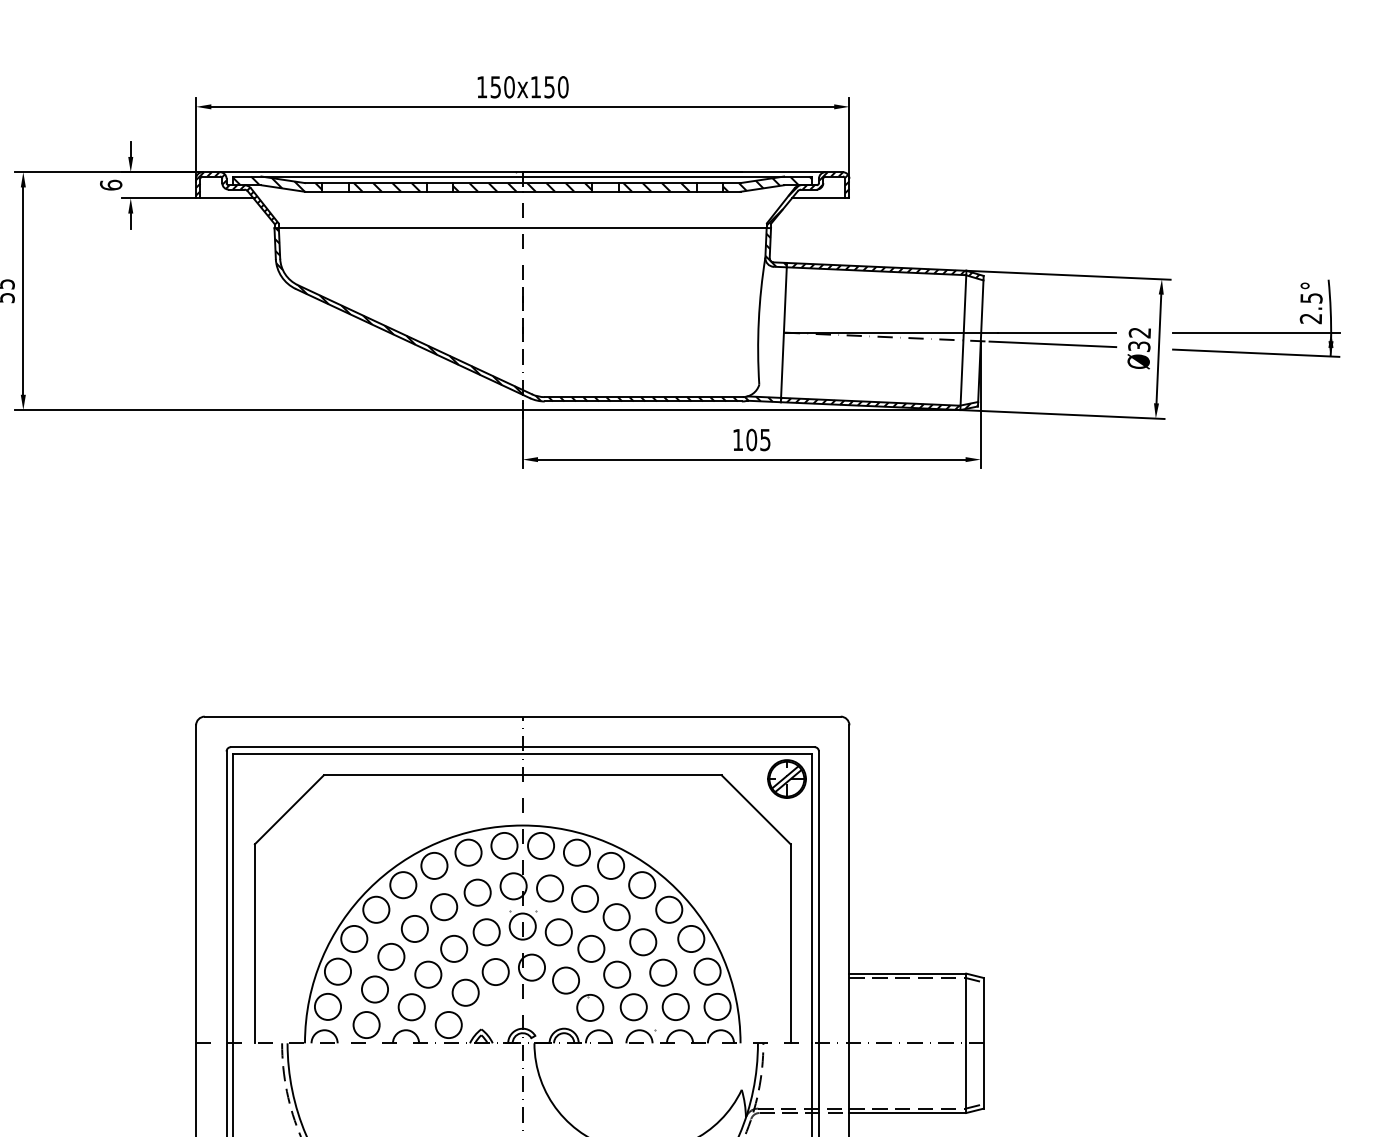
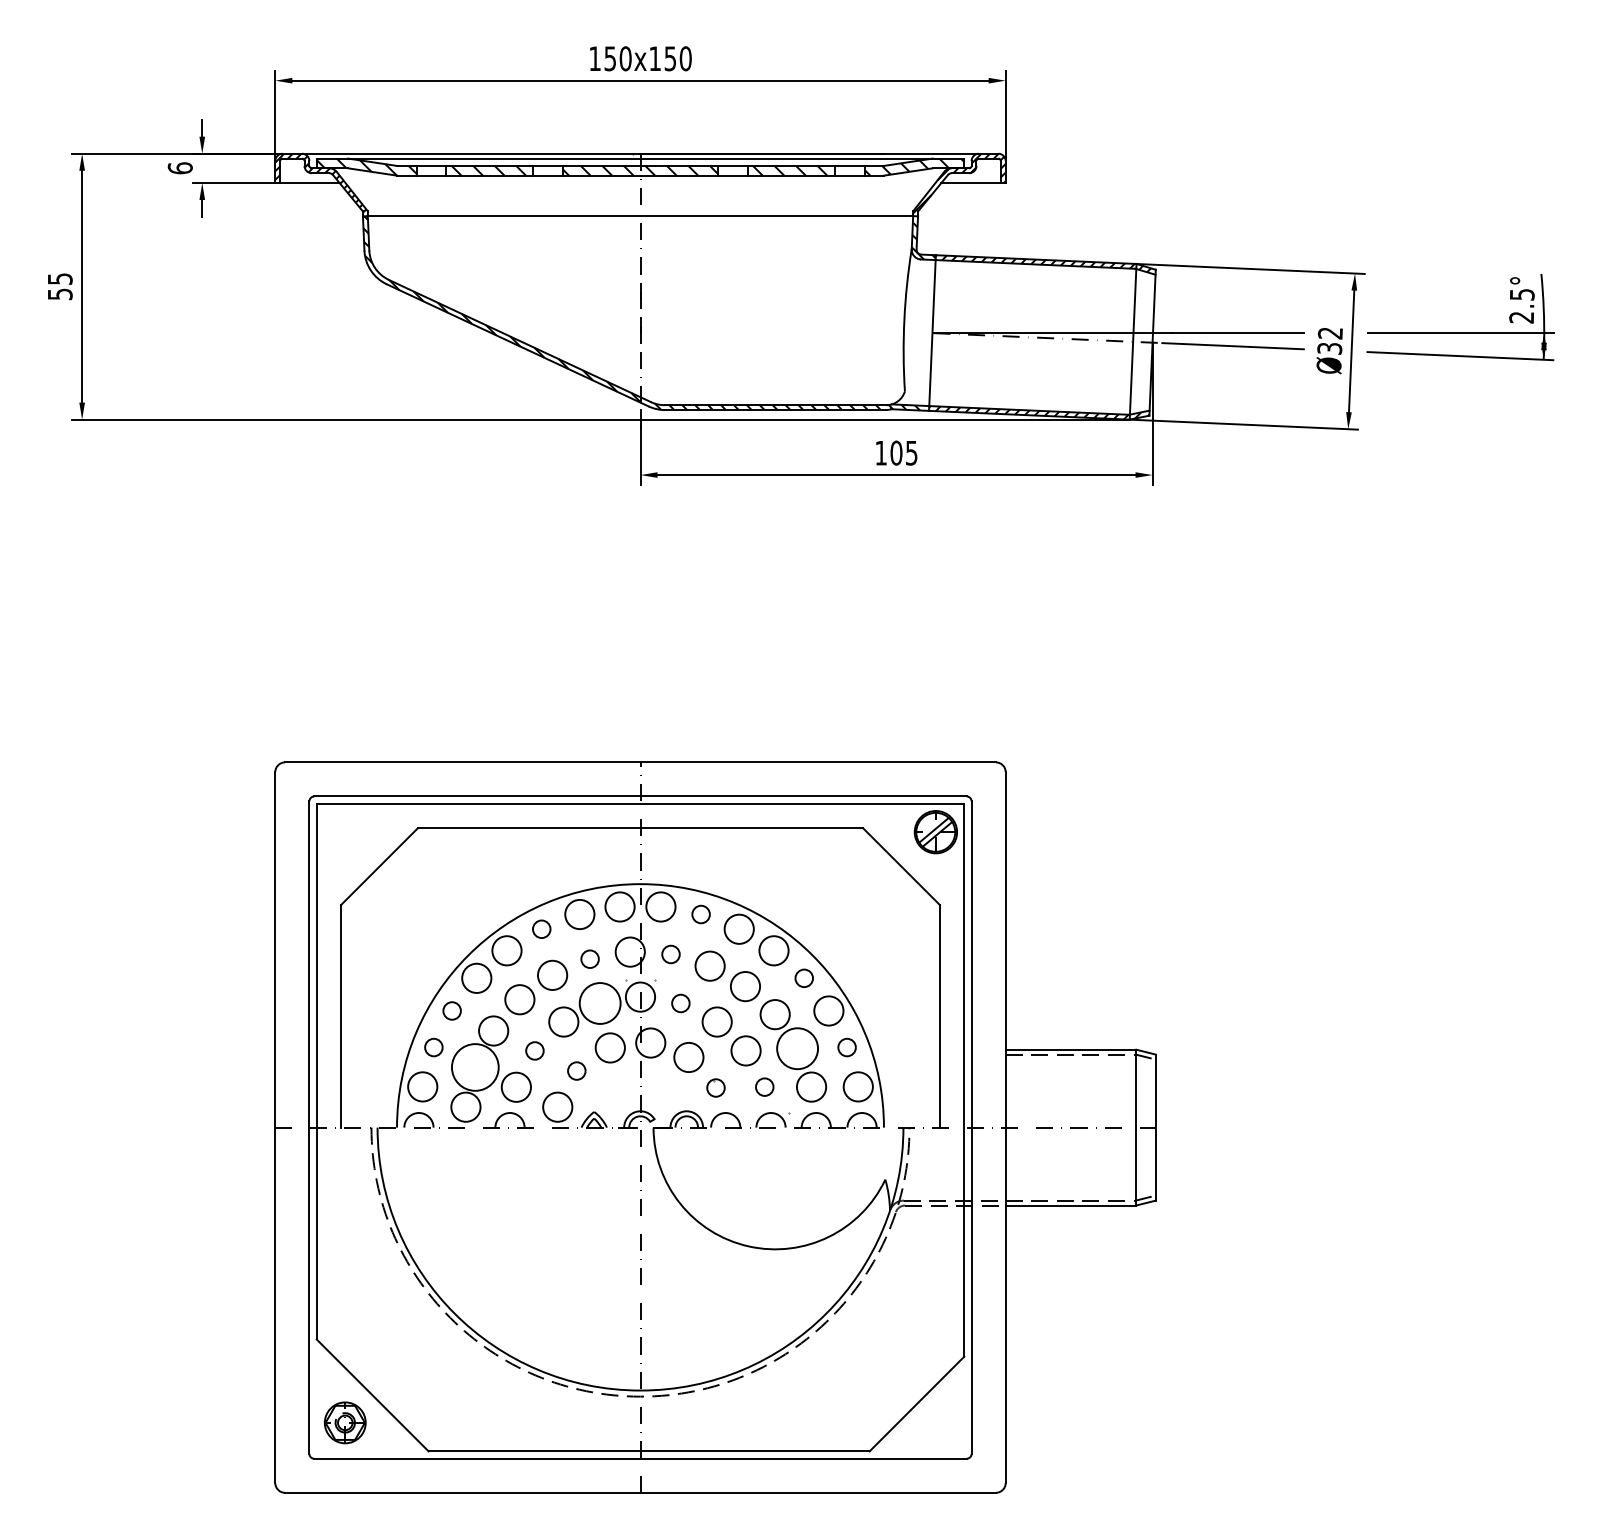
circle: (576, 852) -> (700, 914), size x0.6
circle: (434, 865) -> (541, 928), size x0.6
circle: (549, 888) -> (670, 954), size x0.6
circle: (477, 892) -> (589, 958), size x0.6
circle: (668, 909) -> (803, 977), size x0.6
circle: (486, 932) -> (599, 1003), size x1.4
circle: (558, 932) -> (680, 1003), size x0.6
circle: (353, 938) -> (451, 1010), size x0.6
circle: (337, 971) -> (433, 1047), size x0.6
circle: (707, 971) -> (846, 1047), size x0.6
circle: (663, 972) -> (797, 1048), size x1.4
circle: (427, 974) -> (534, 1050), size x0.6
circle: (374, 989) -> (474, 1067), size x1.6
circle: (465, 992) -> (576, 1070), size x0.6
circle: (633, 1006) -> (764, 1086), size x0.6
part: (589, 1007) -> (715, 1087), size x0.6

